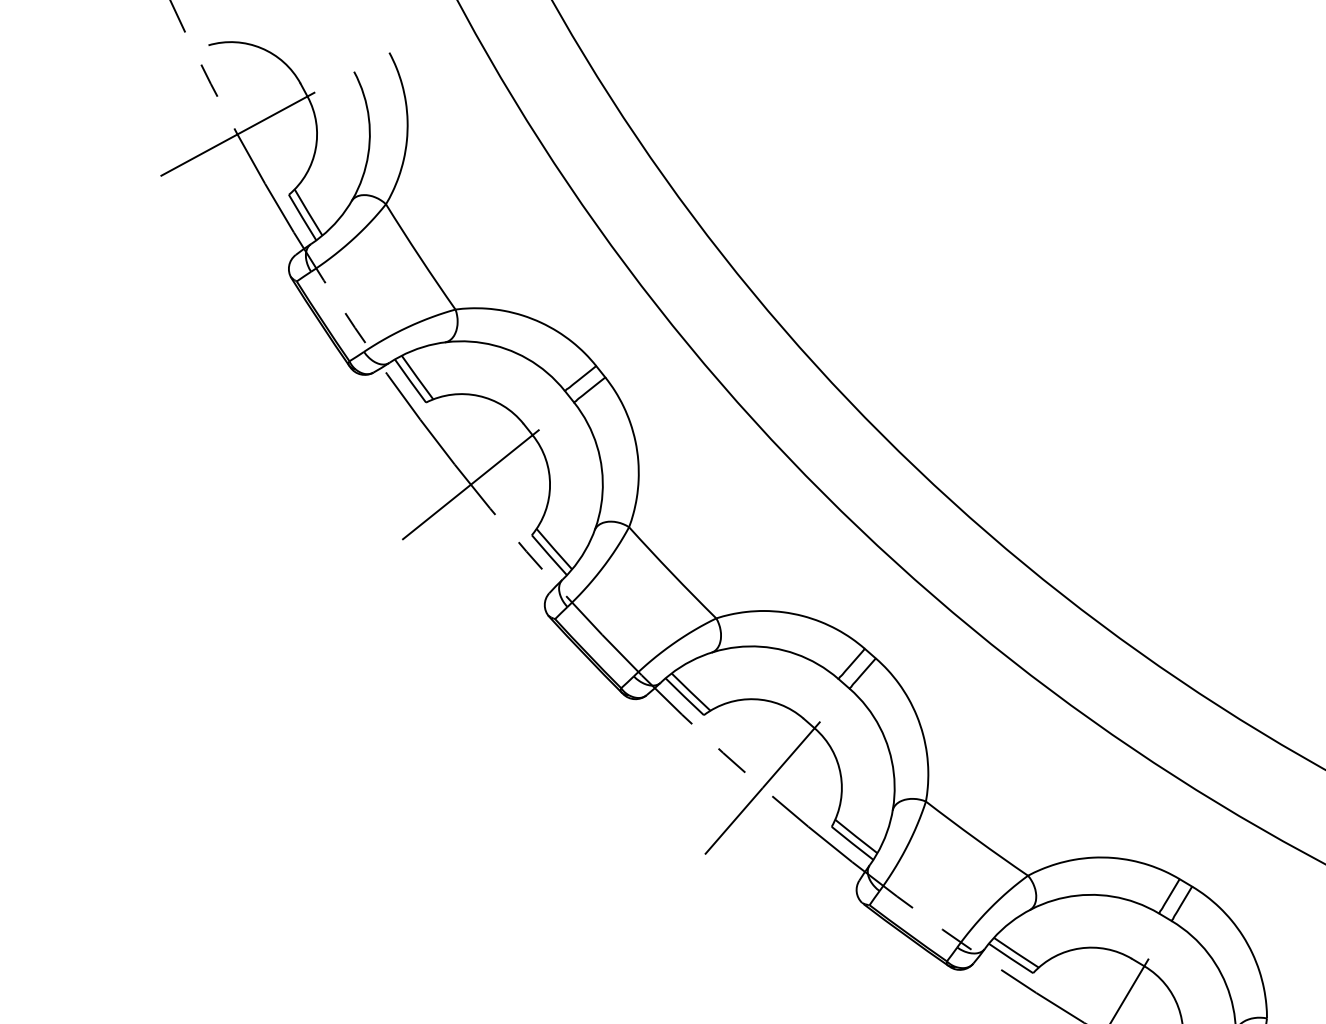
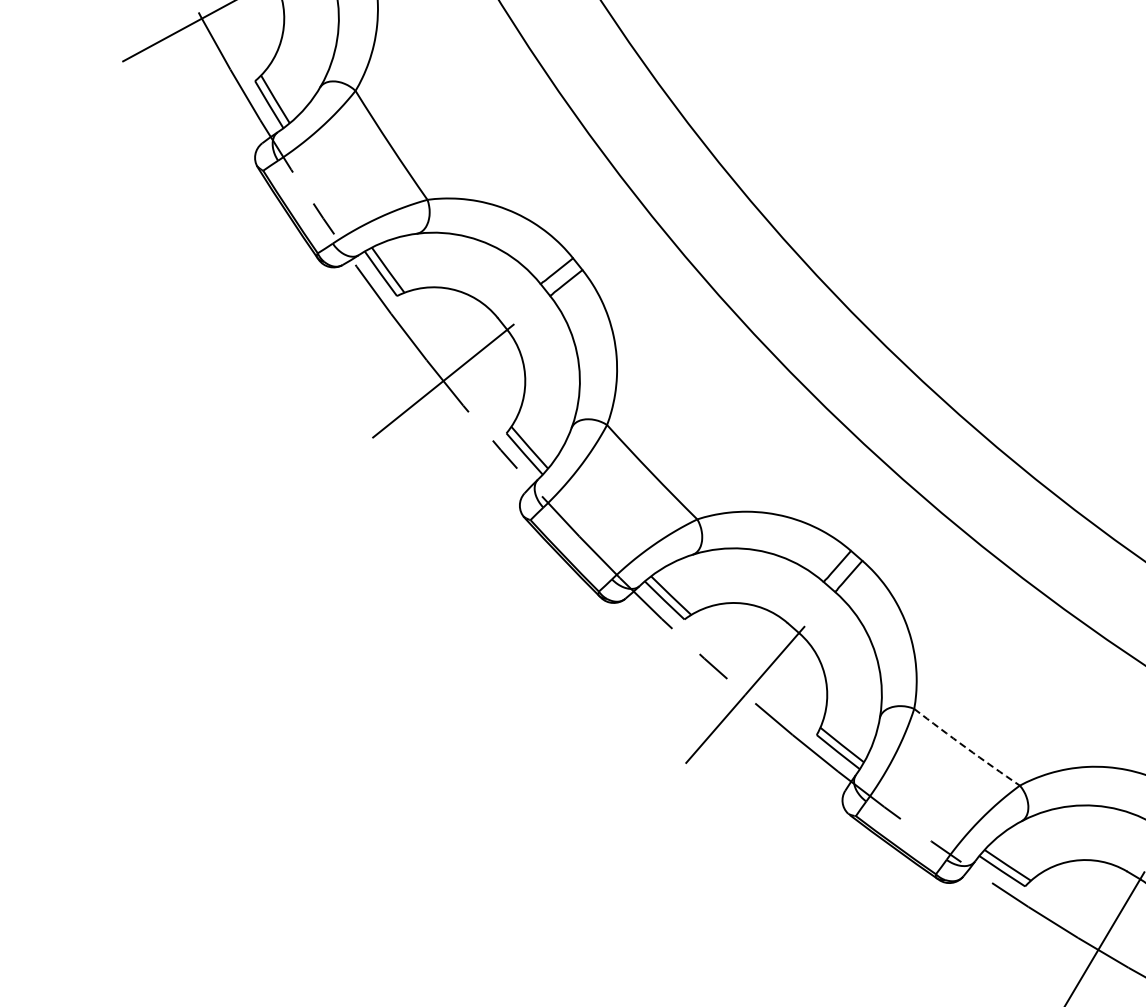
arc: (976, 839) -> (966, 748), solid -> dashed

